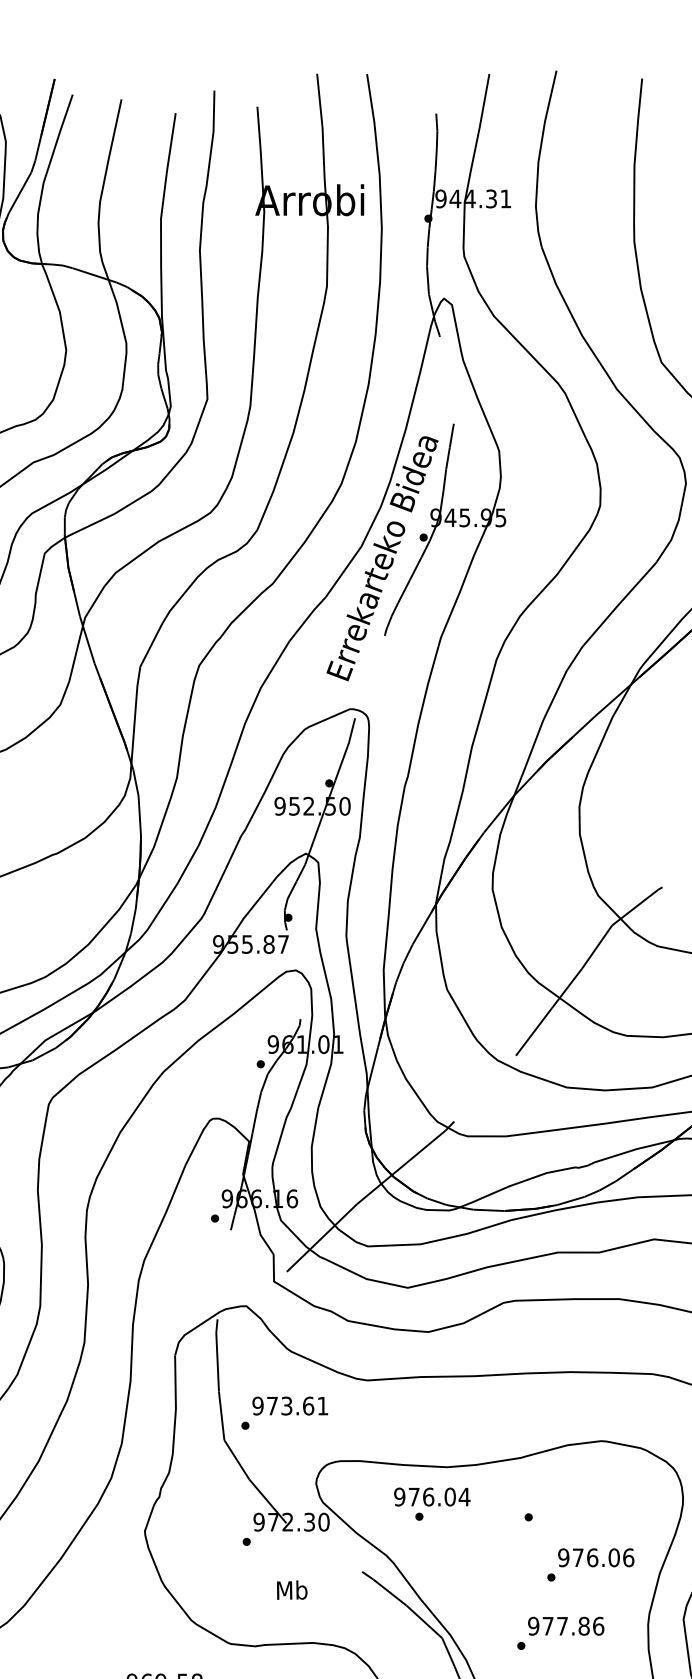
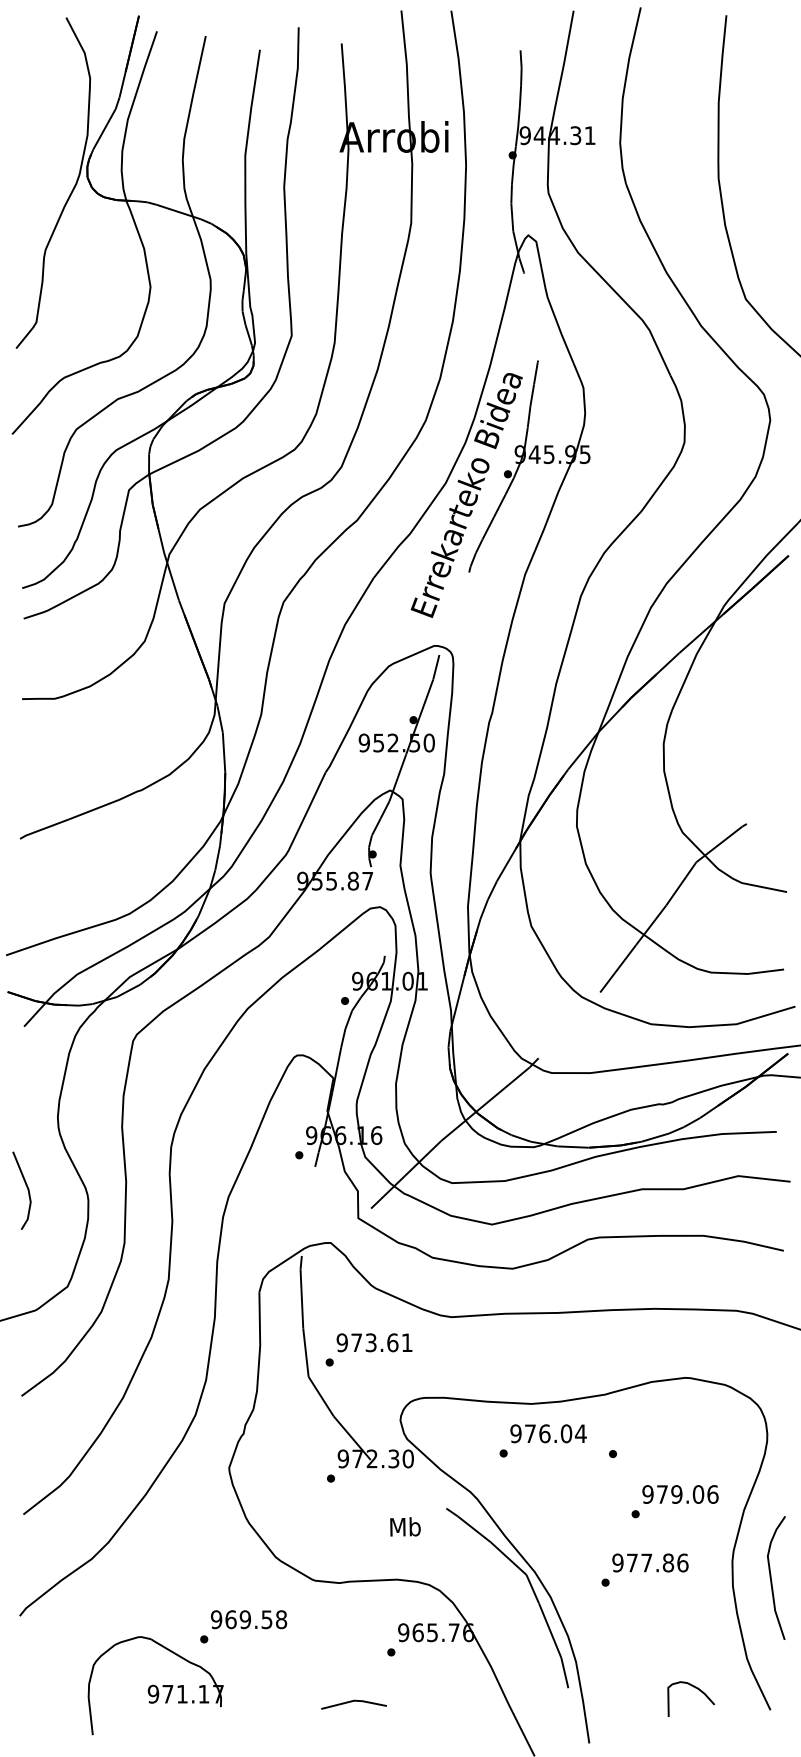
text: (432, 1496) -> (548, 1433), moved
text: (592, 1557) -> (676, 1494), 976.06 -> 979.06
text: (292, 1589) -> (405, 1526), moved

